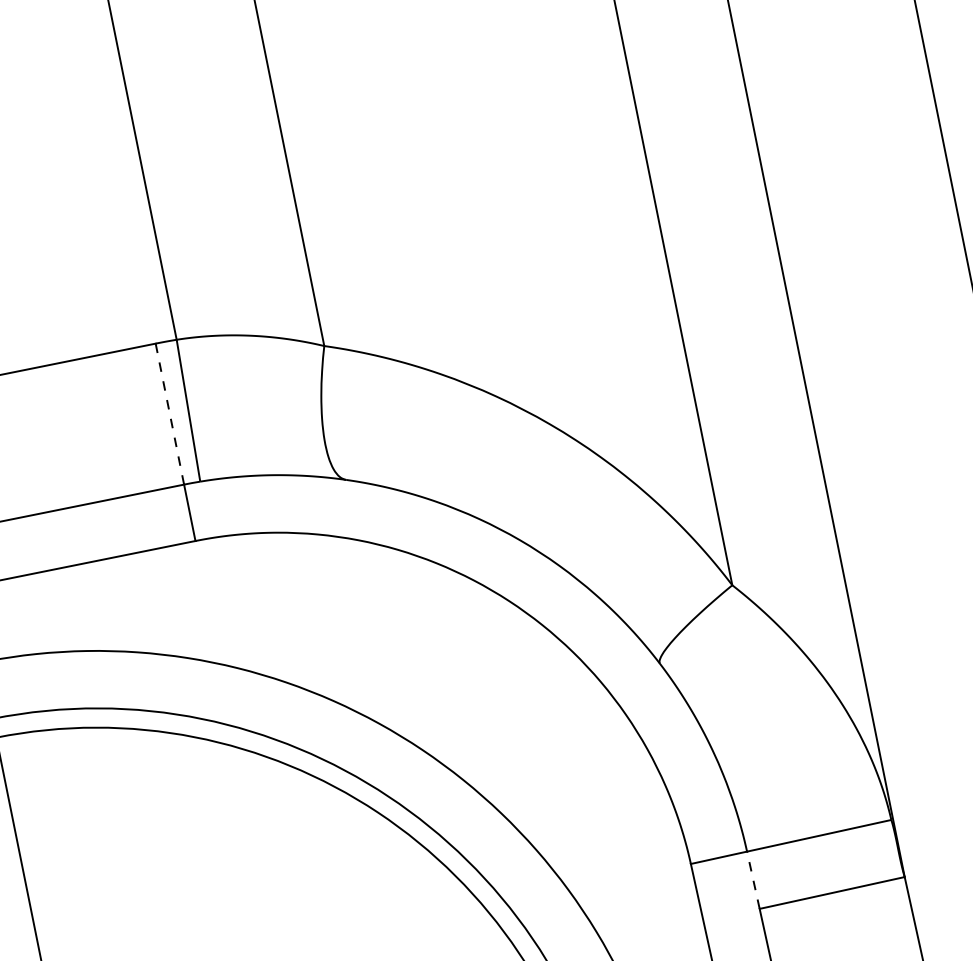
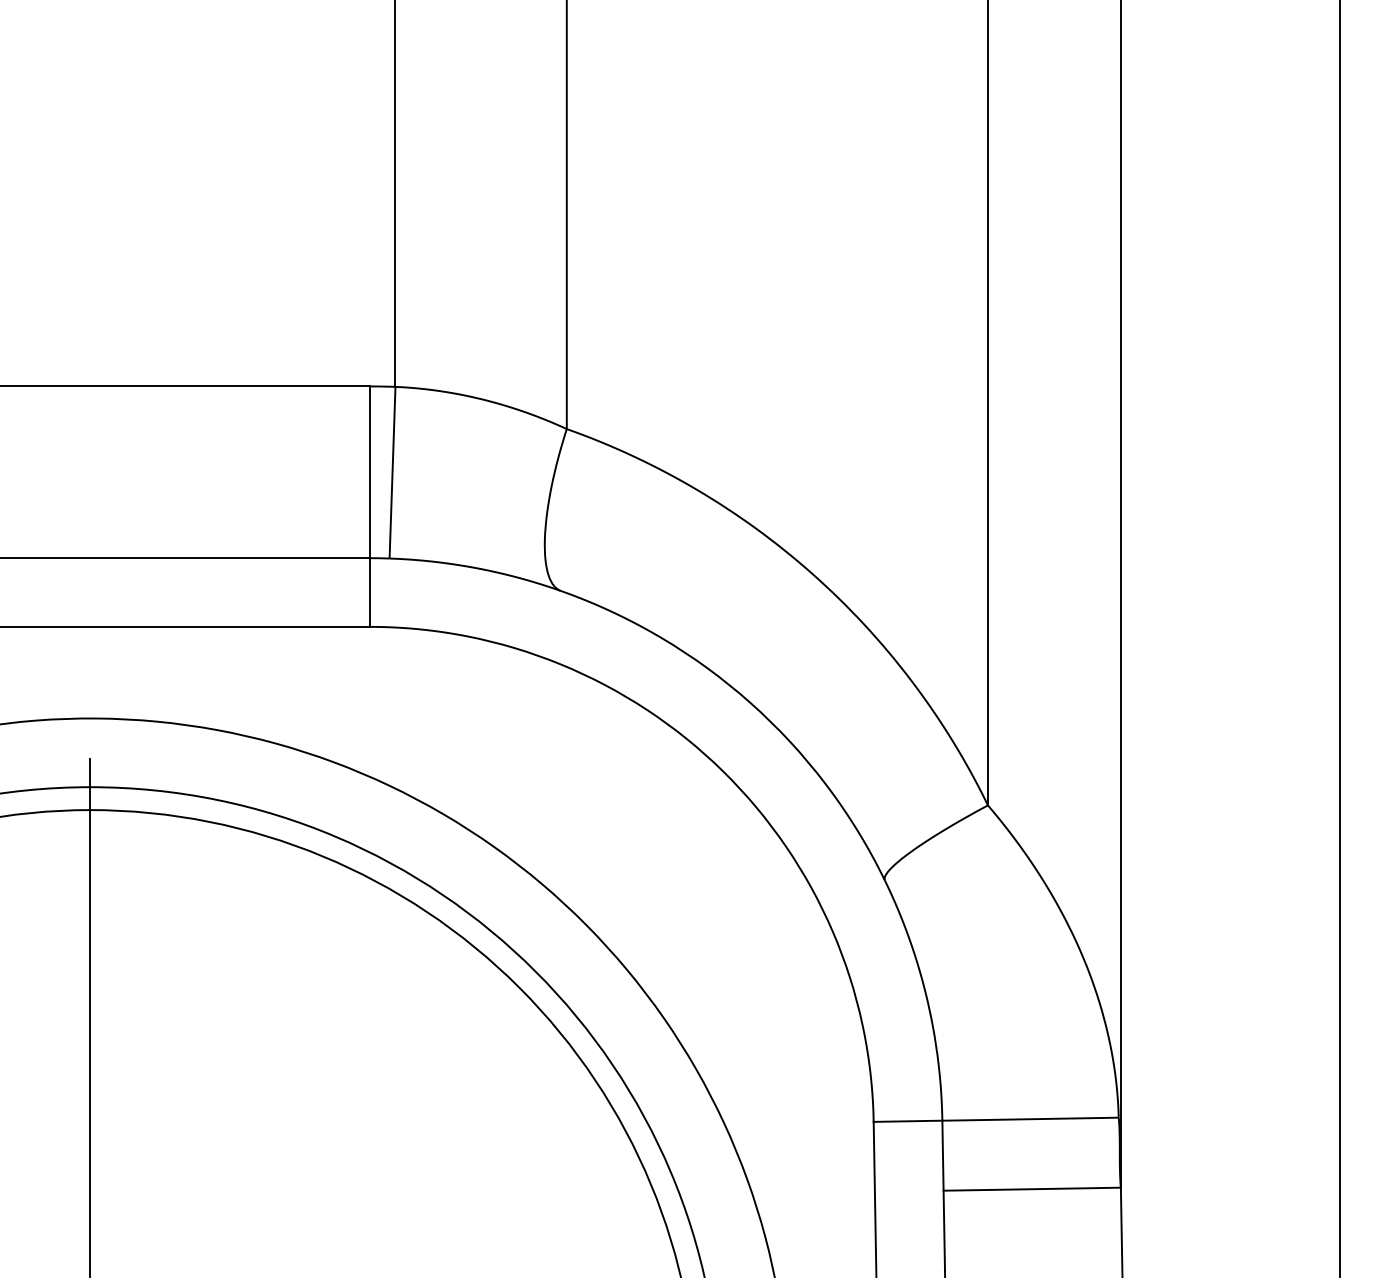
line: (169, 414) -> (369, 472), dashed -> solid
line: (752, 880) -> (942, 1155), dashed -> solid

